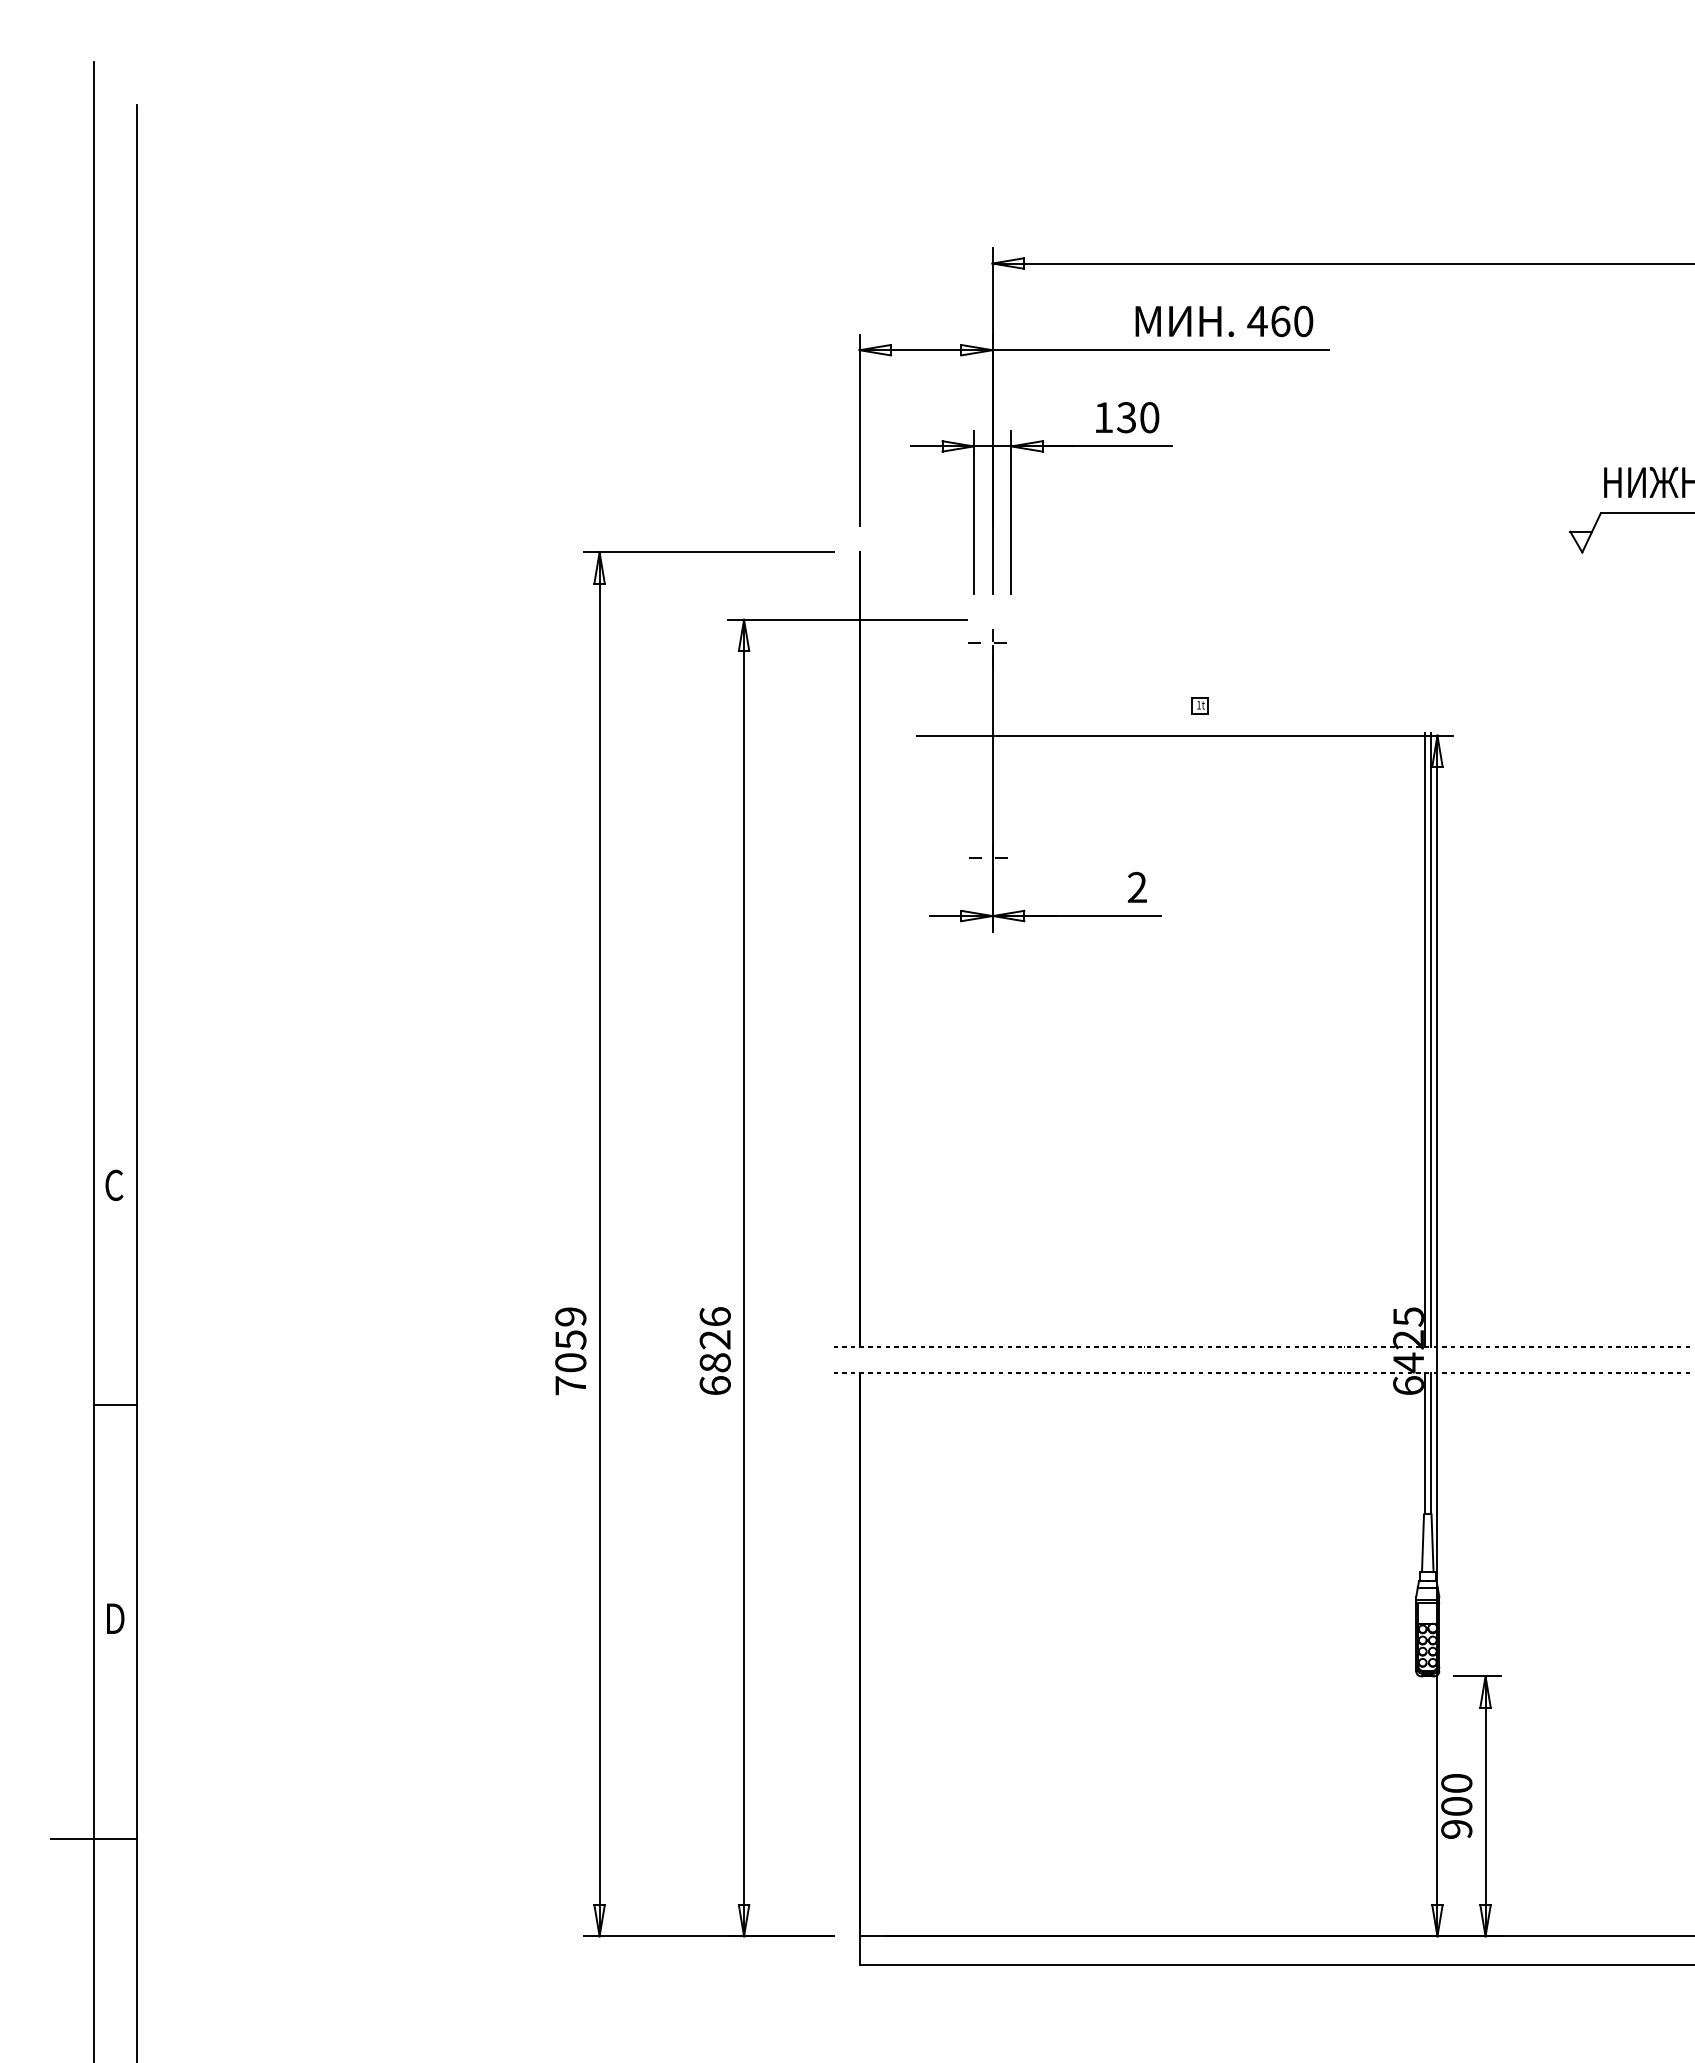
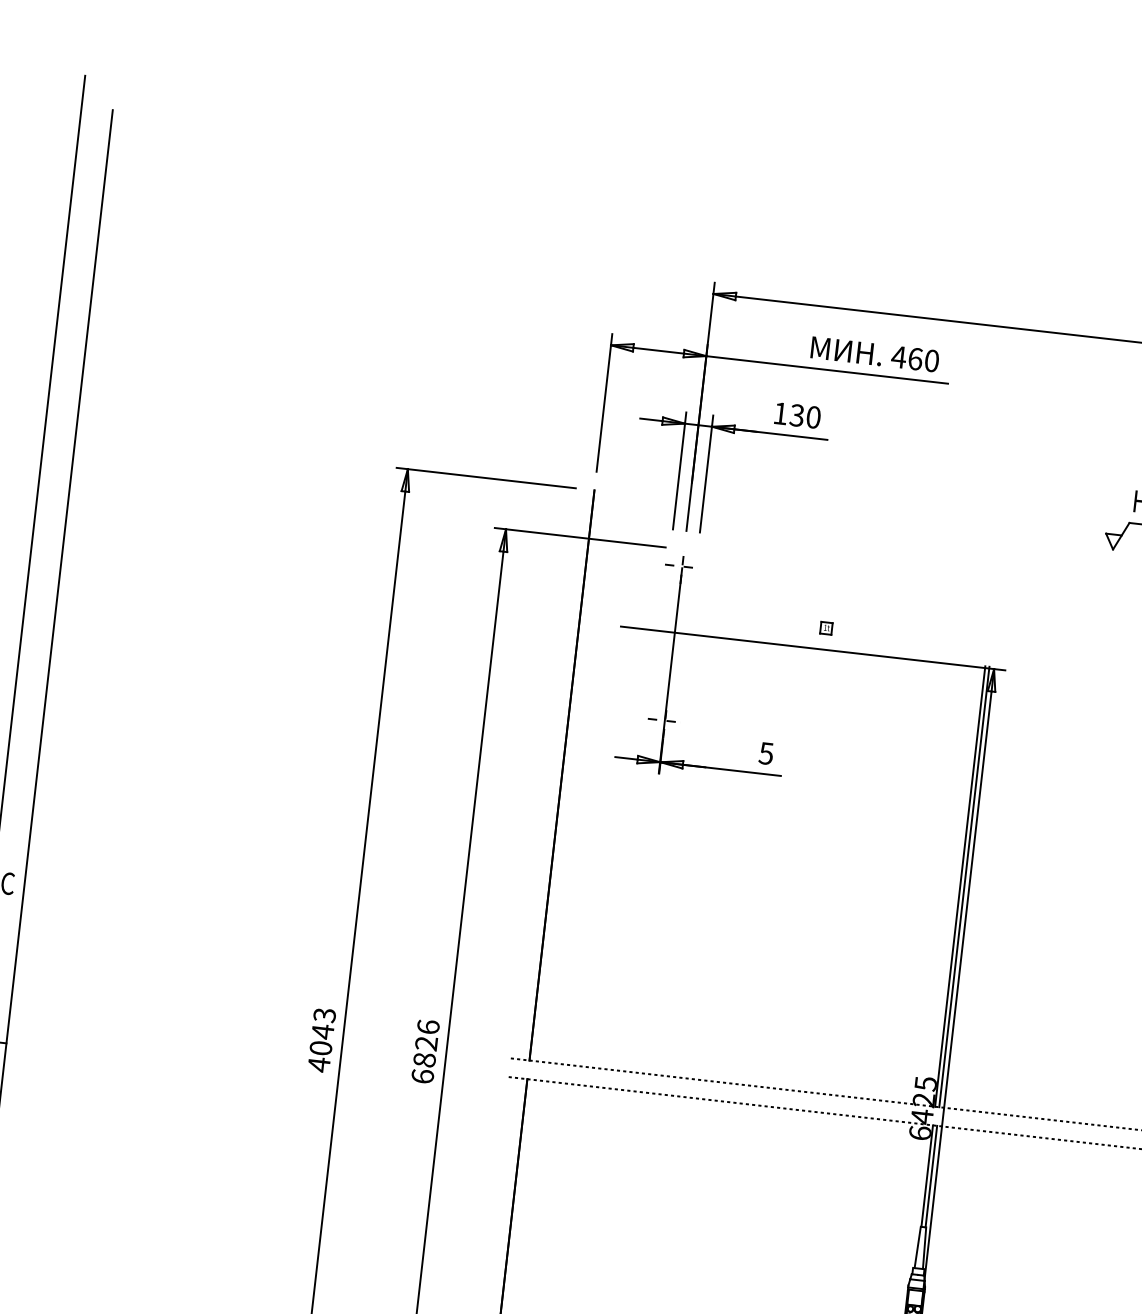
text: (1136, 887) -> (765, 753), 2 -> 5
text: (570, 1351) -> (321, 1040), 7059 -> 4043

